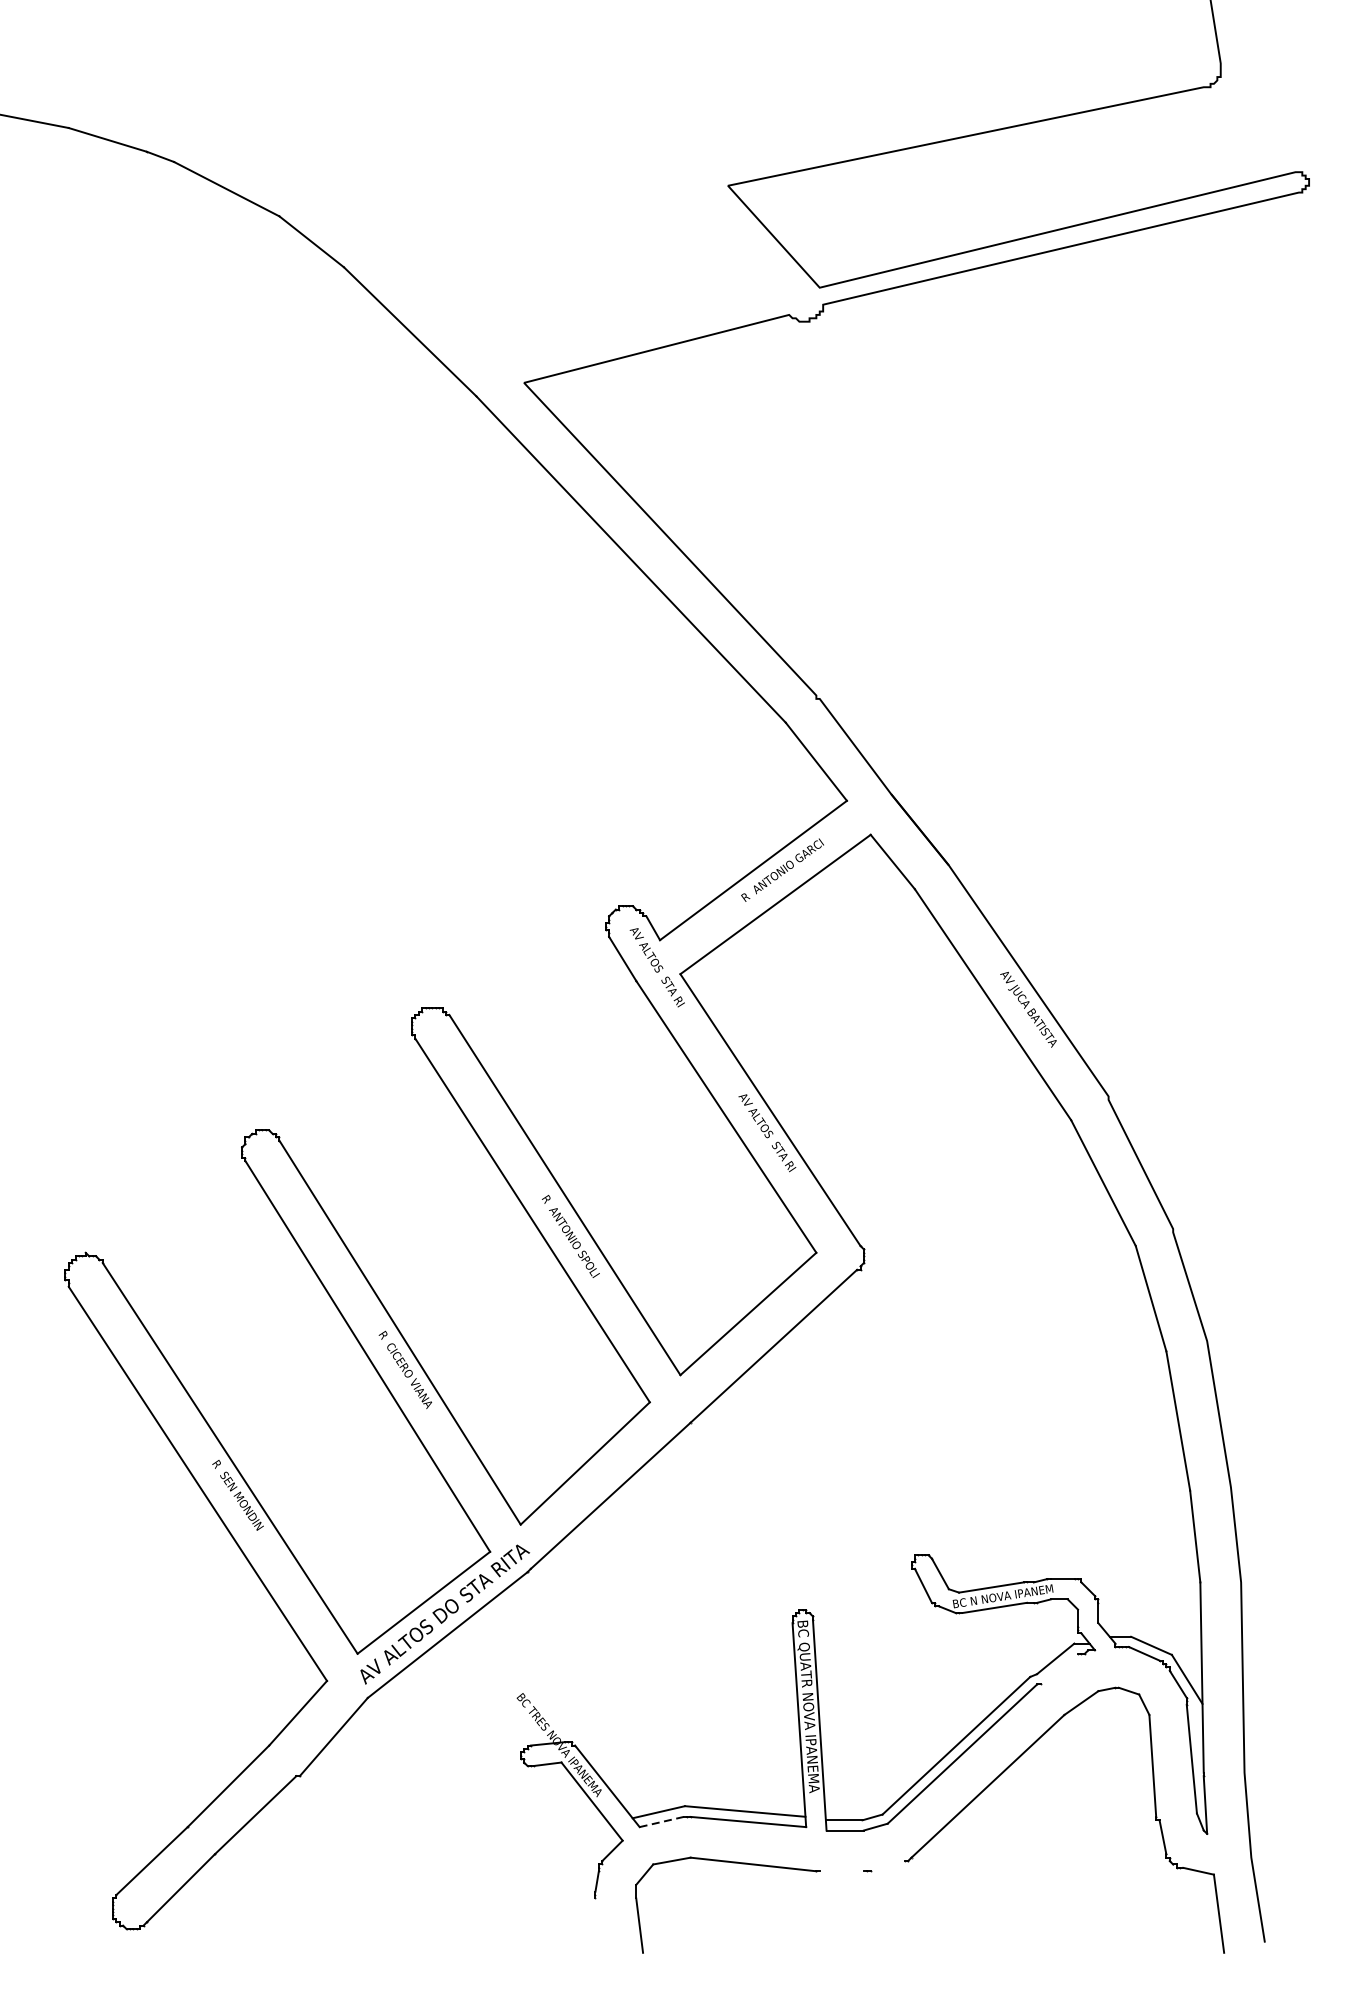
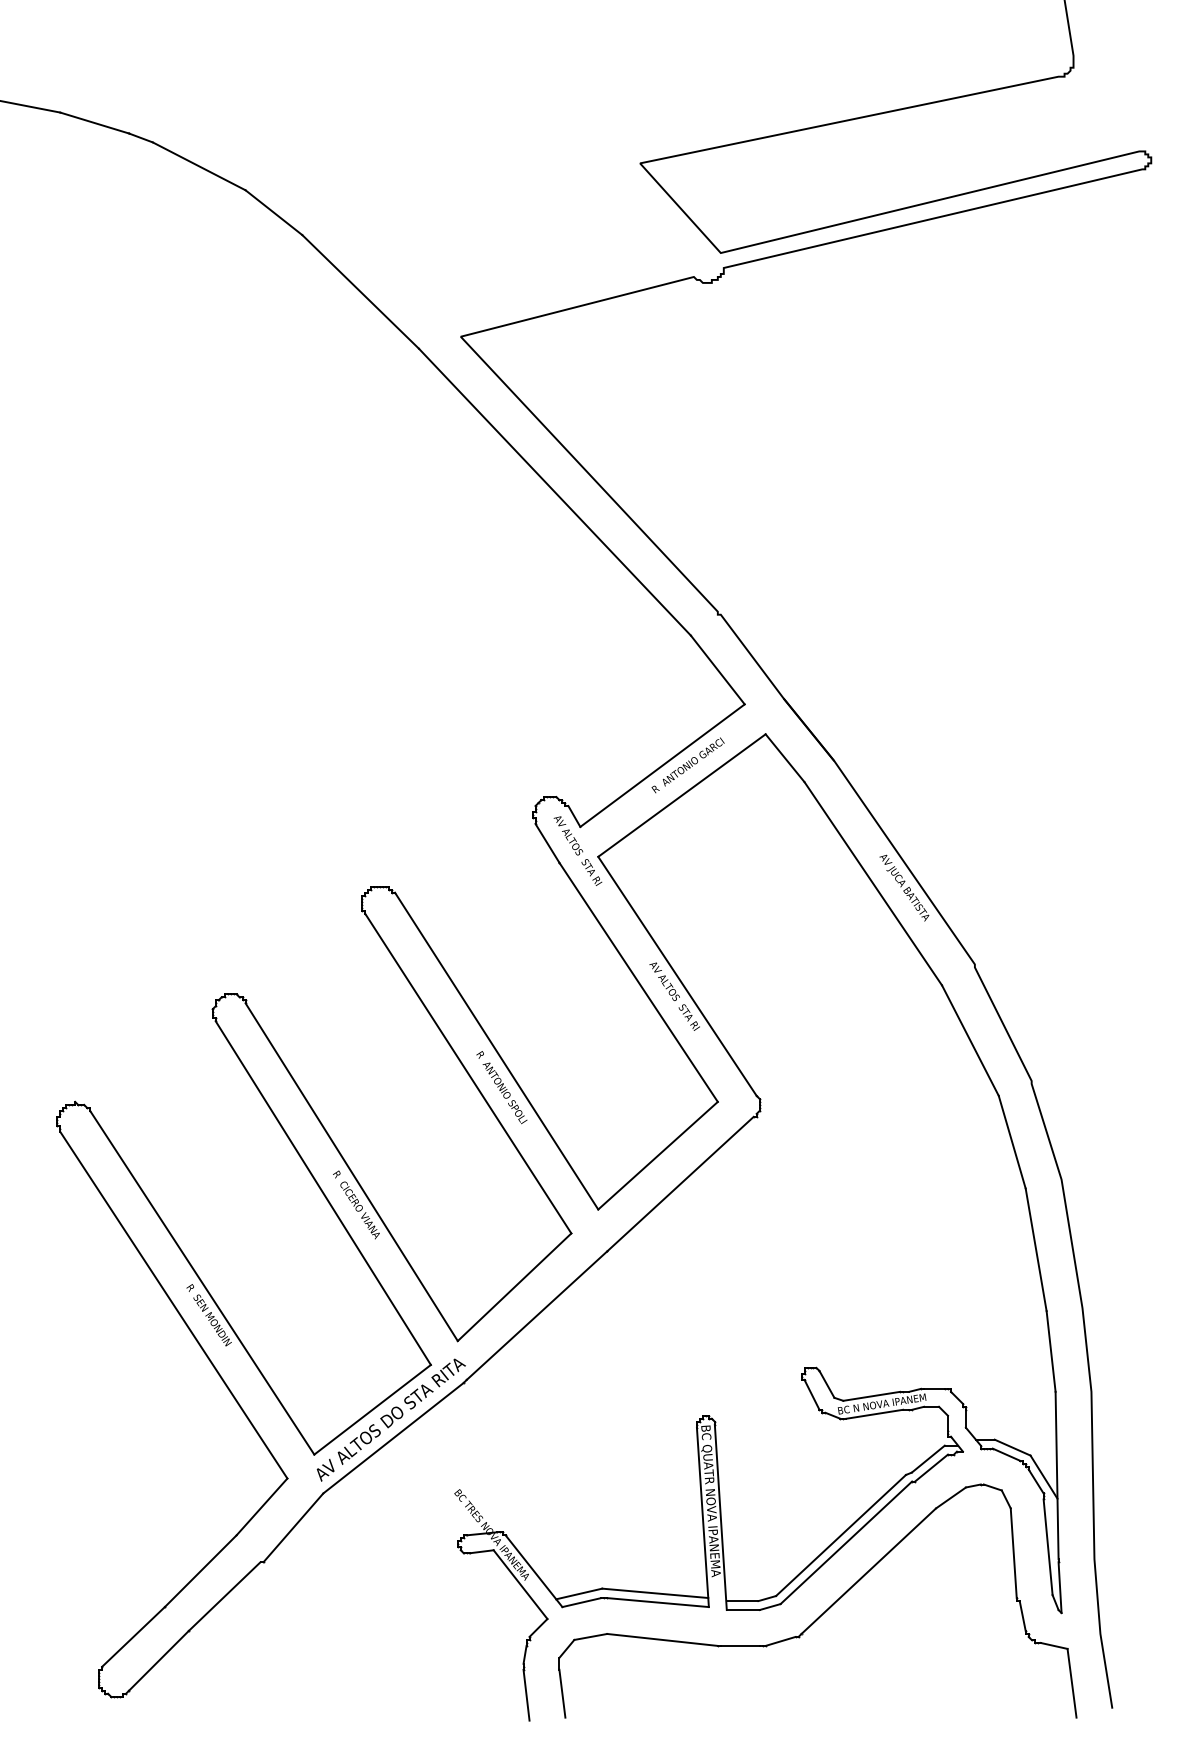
line: (1059, 1668) -> (931, 1467), added
line: (661, 1821) -> (581, 1602), dashed -> solid
line: (887, 1865) -> (780, 1640), added
line: (840, 1870) -> (739, 1645), added
line: (598, 1926) -> (526, 1694), added

